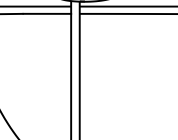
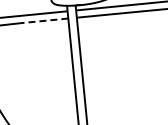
line: (47, 13) -> (44, 20), solid -> dashed

